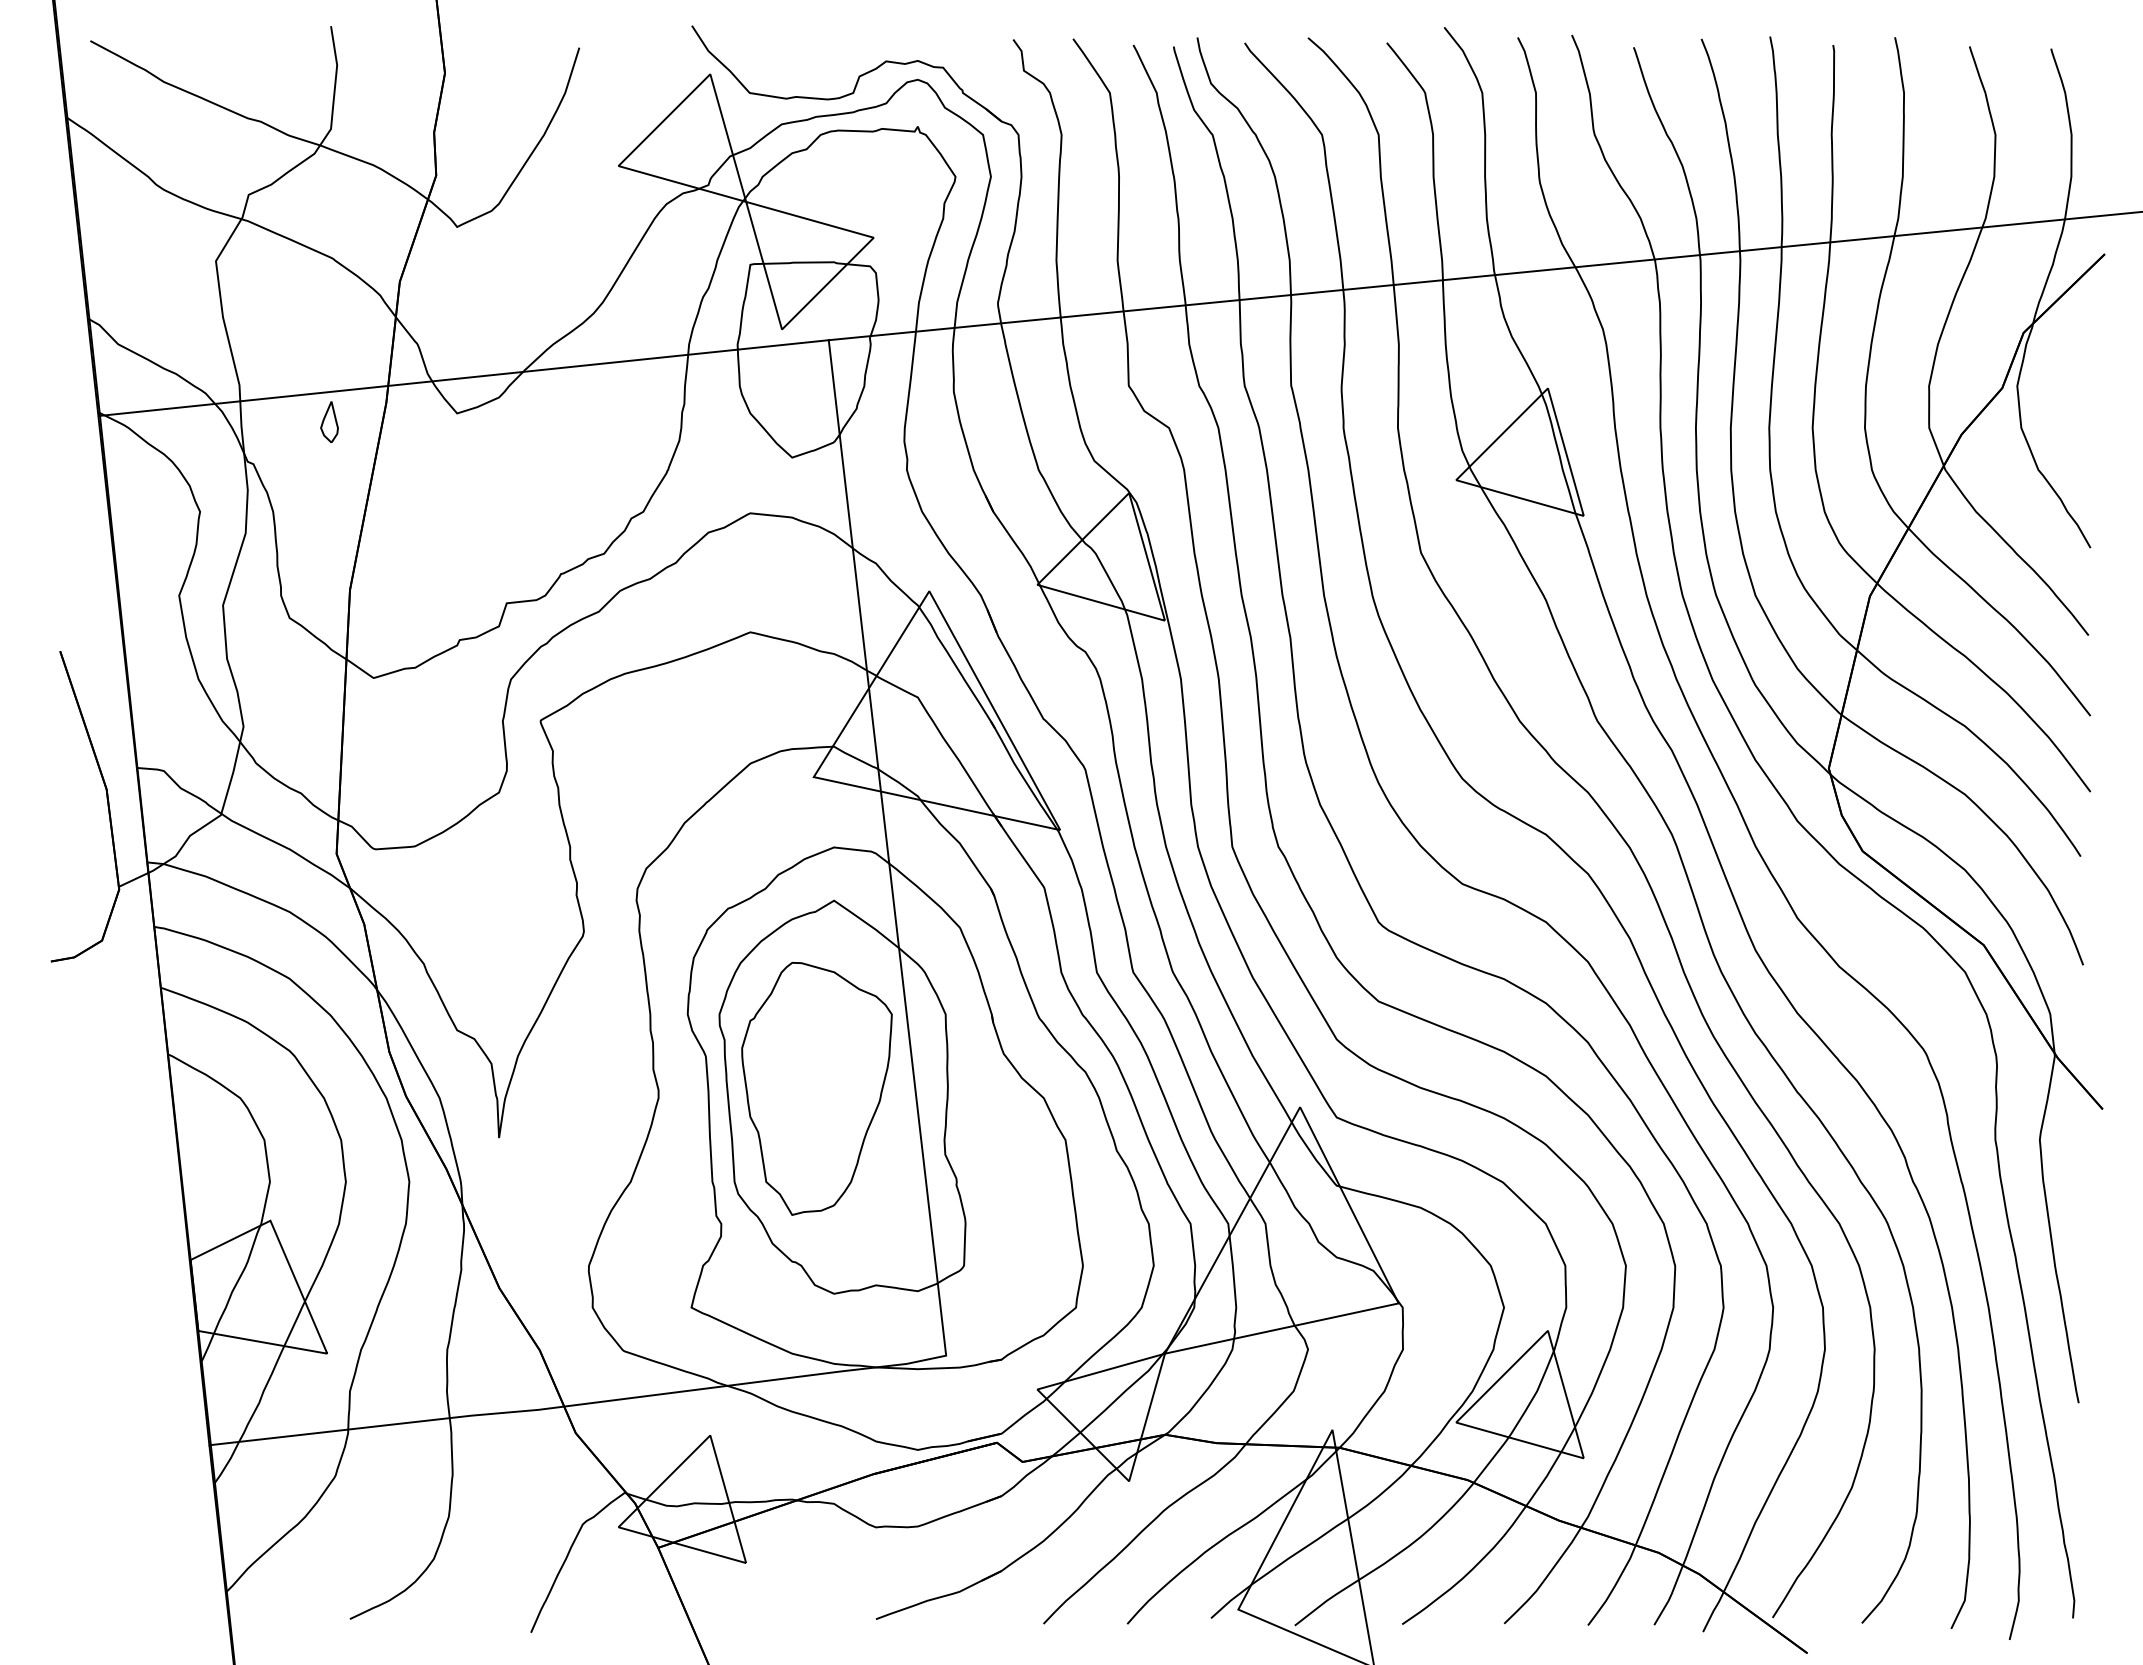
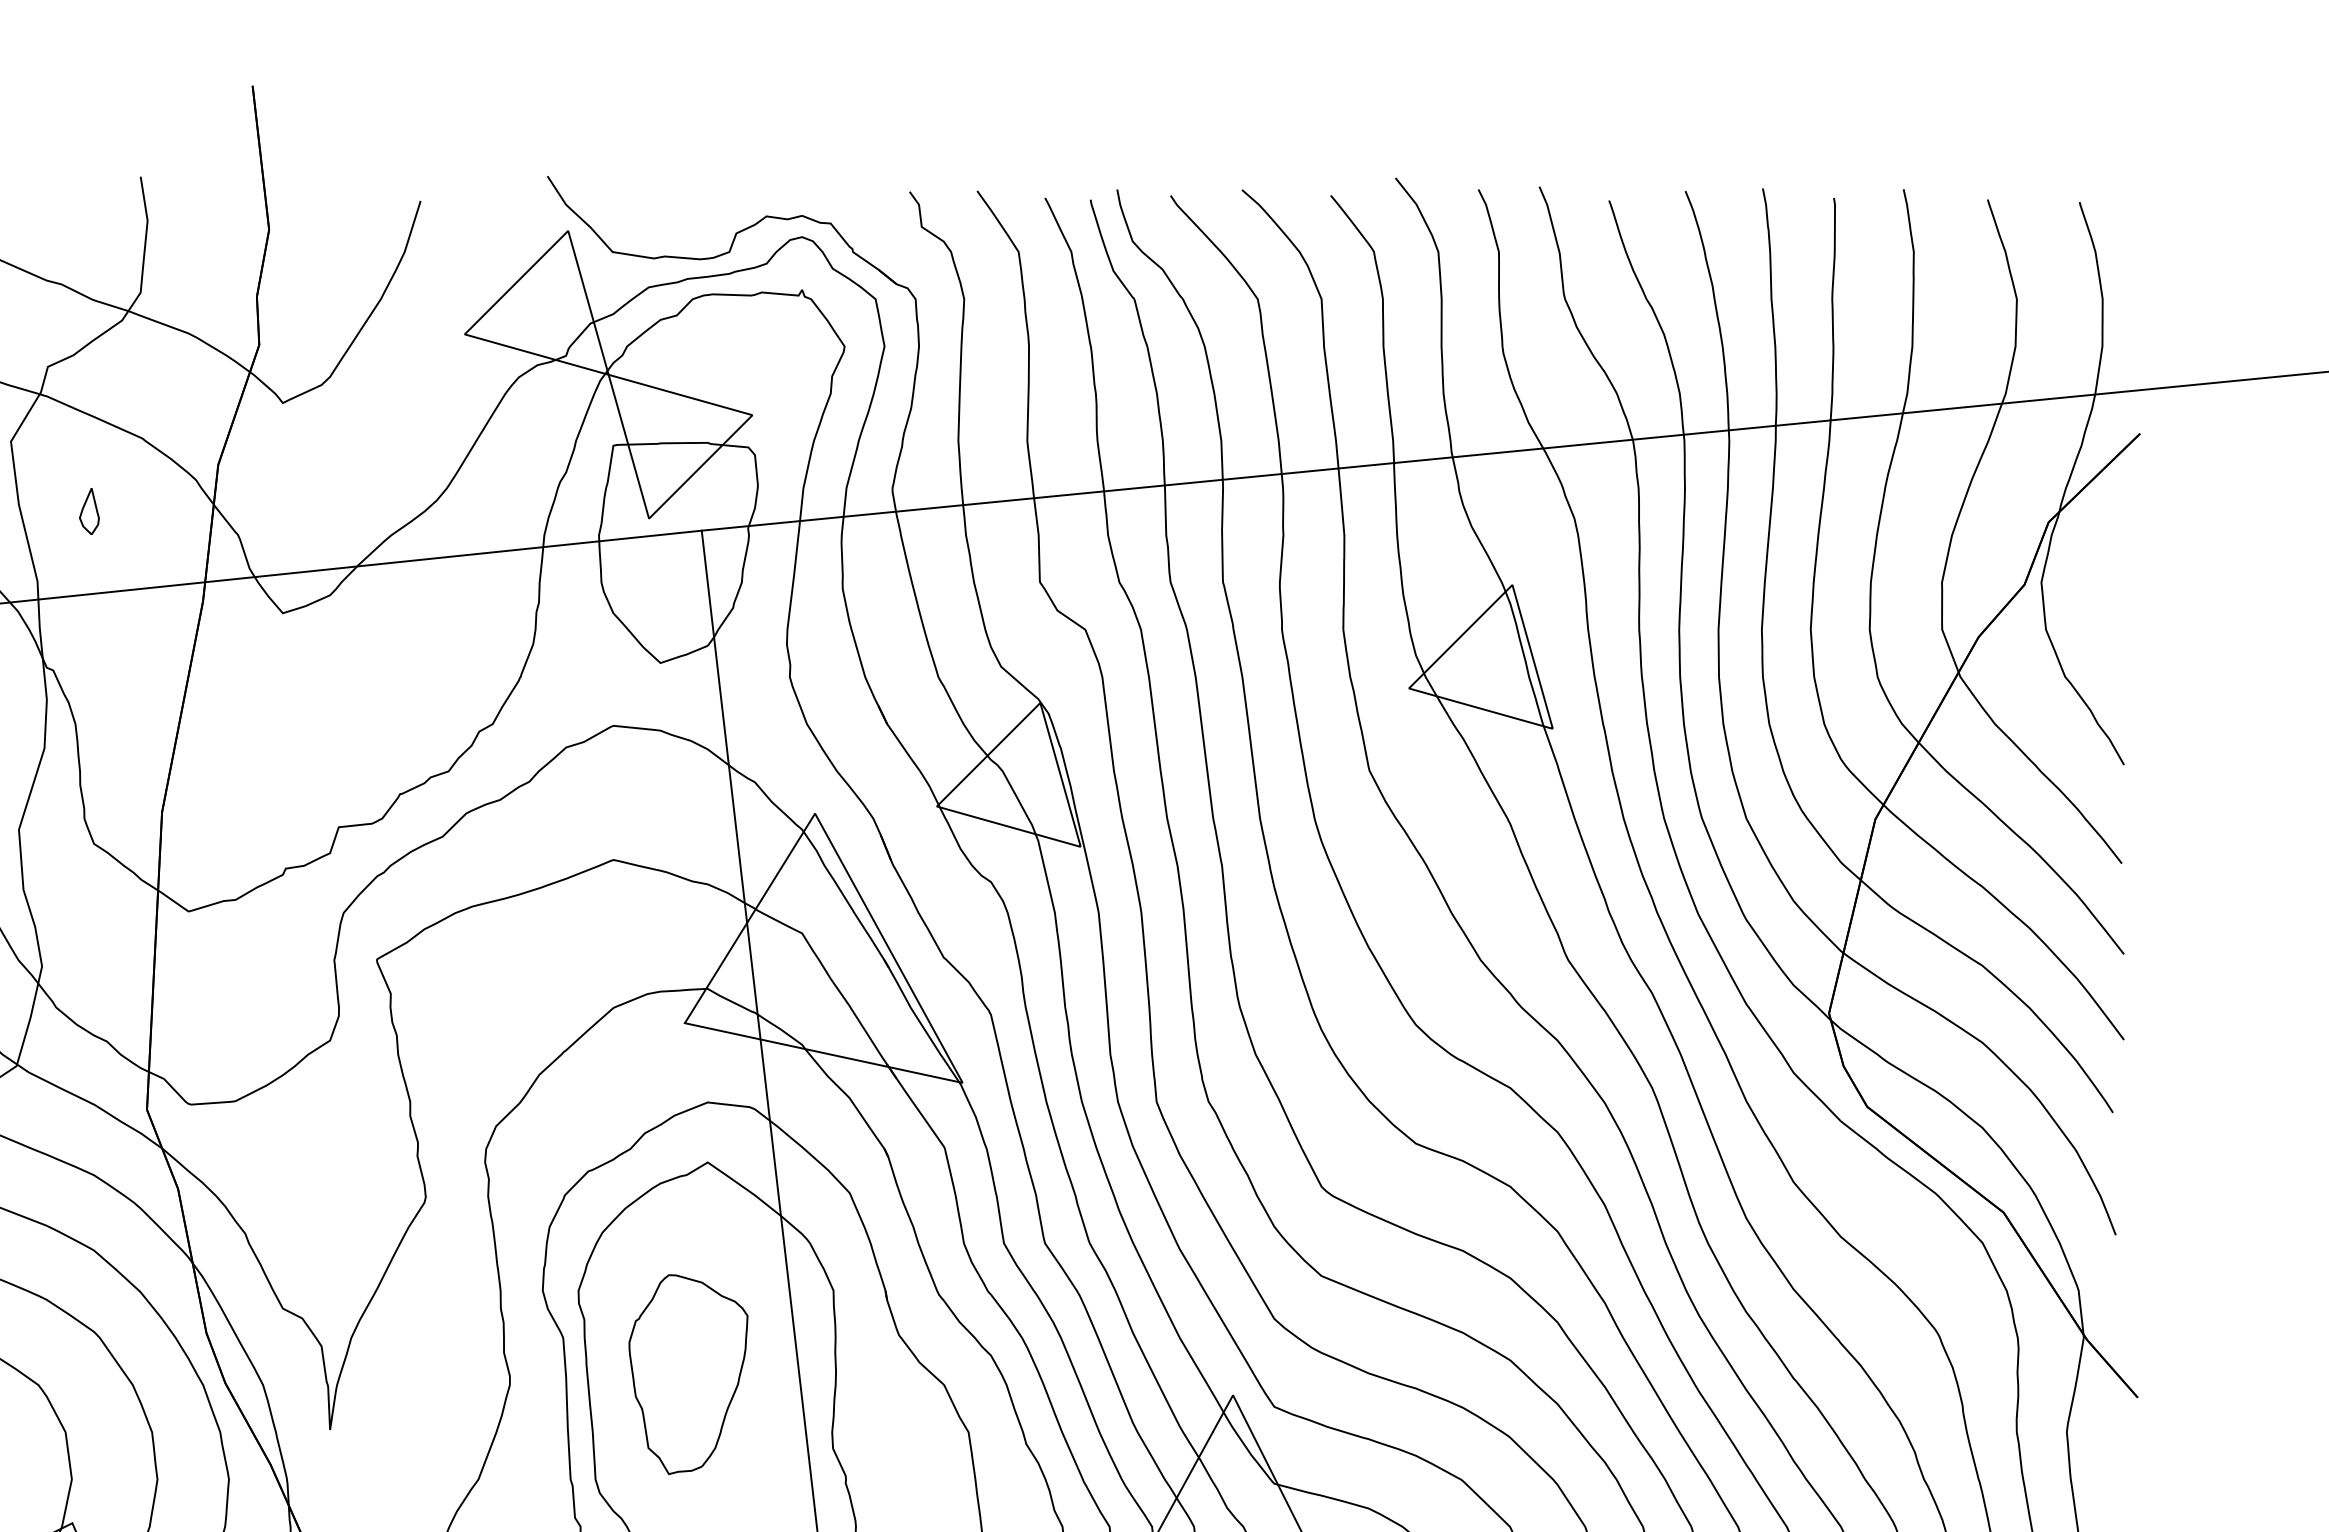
part: (329, 421) -> (89, 510), moved
part: (816, 1088) -> (687, 1374), size x0.7

